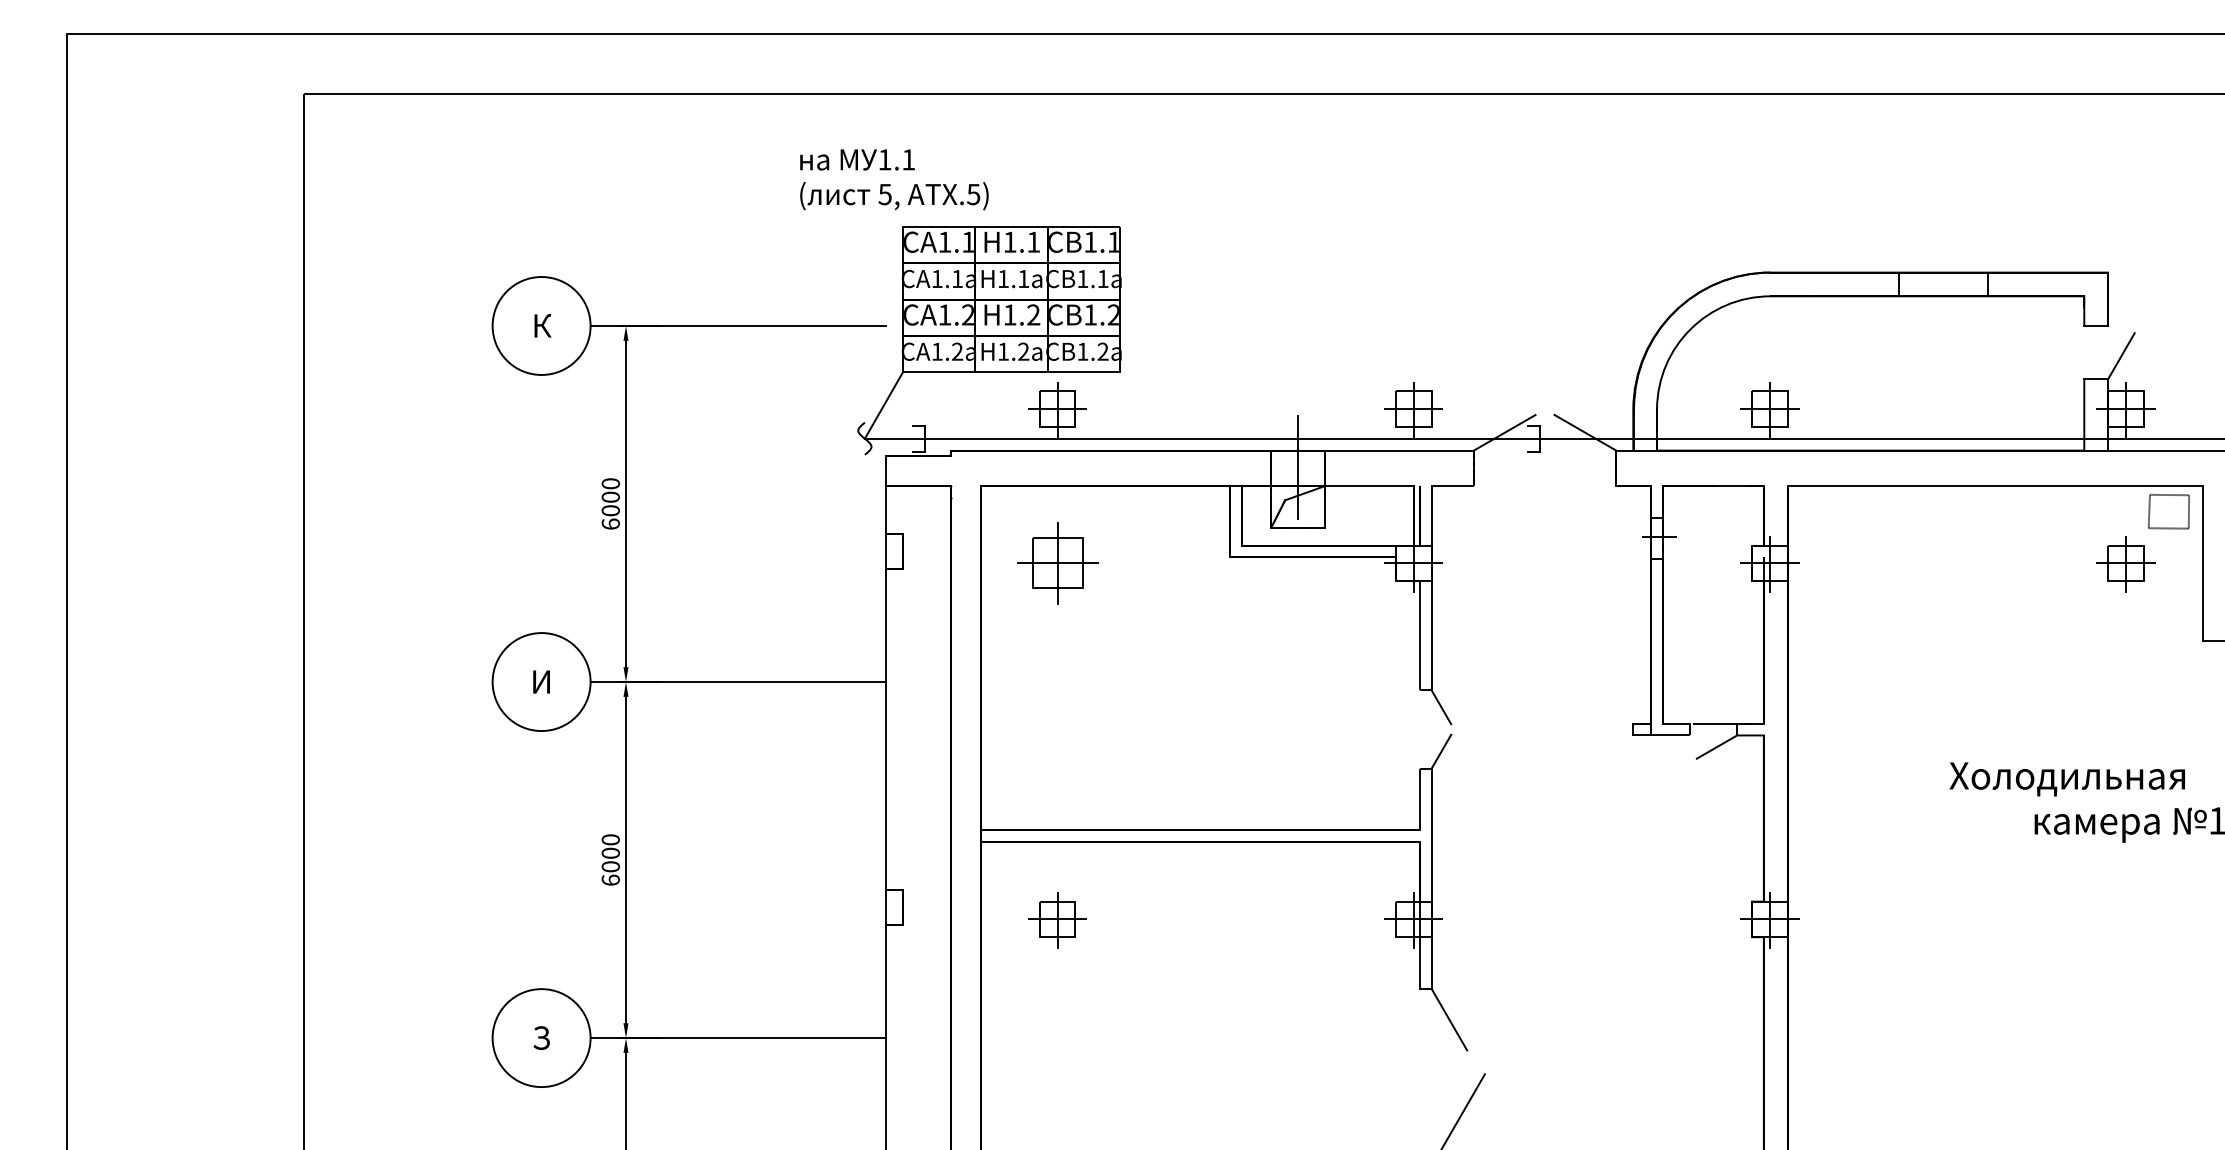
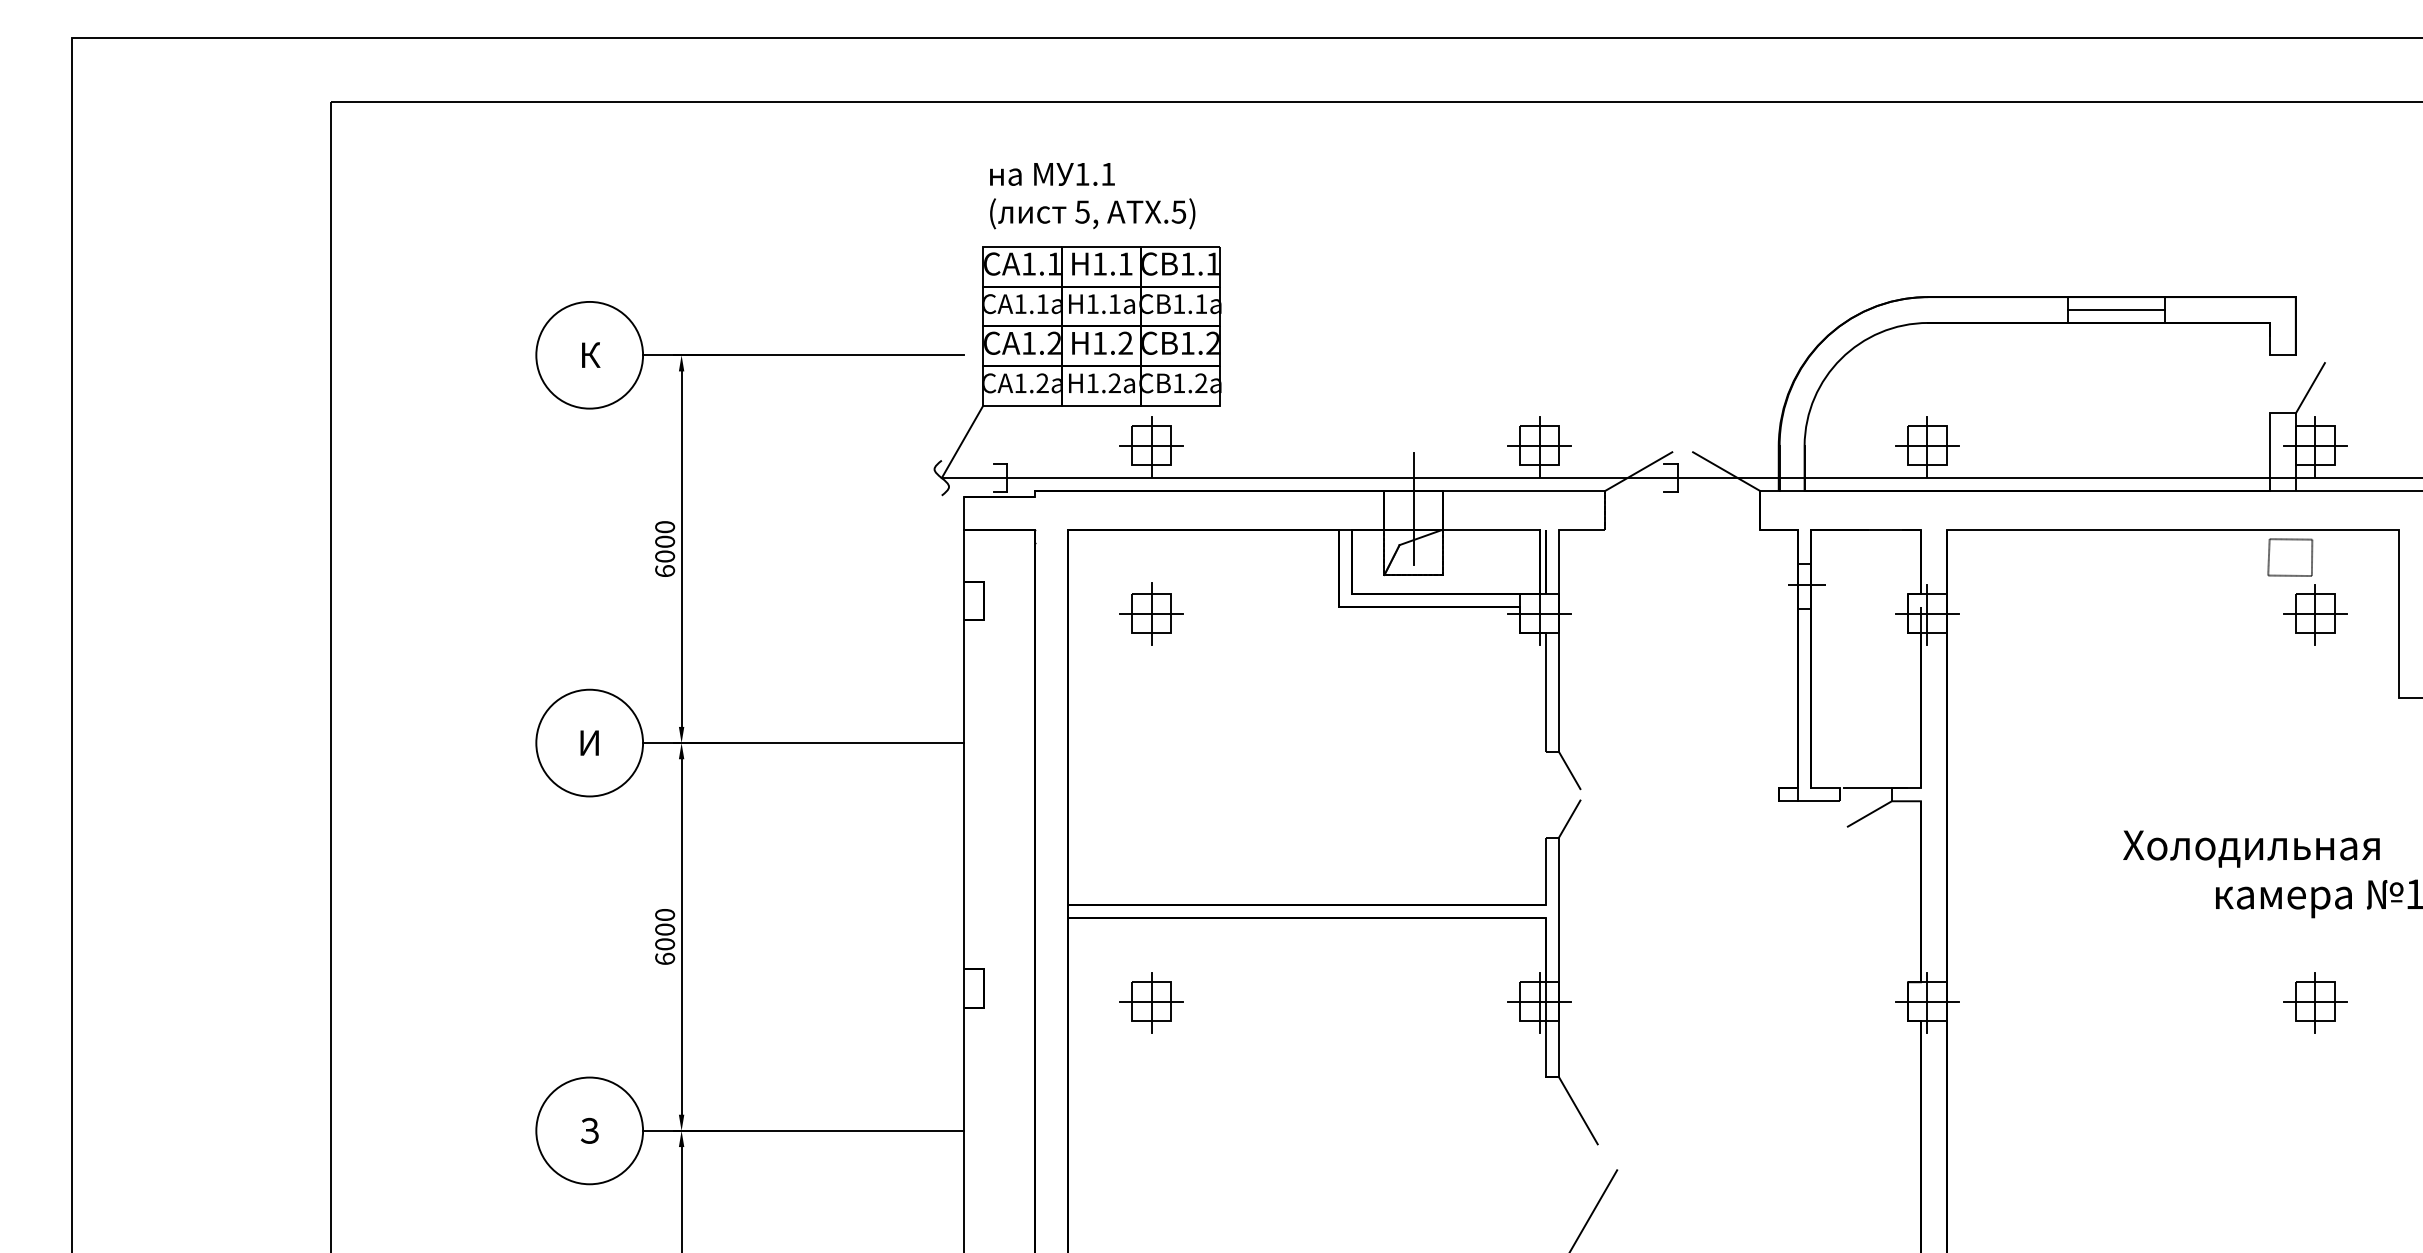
text: (894, 179) -> (1092, 195), moved
line: (1943, 284) -> (2116, 310), added
part: (2168, 511) -> (2289, 557), moved
part: (1057, 563) -> (1151, 613), size x0.71
part: (2125, 920) -> (2314, 1002), added

